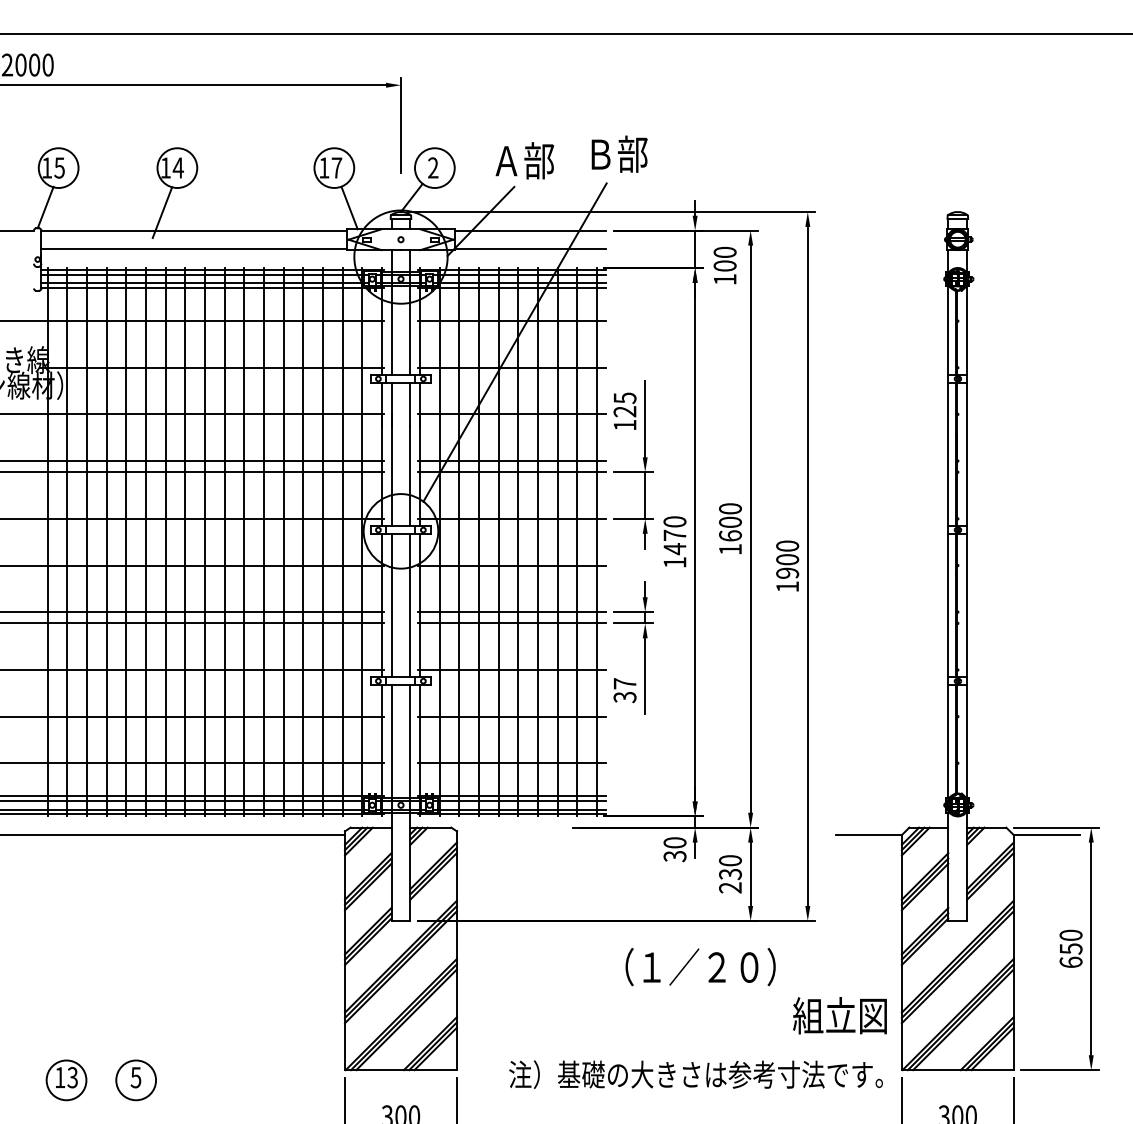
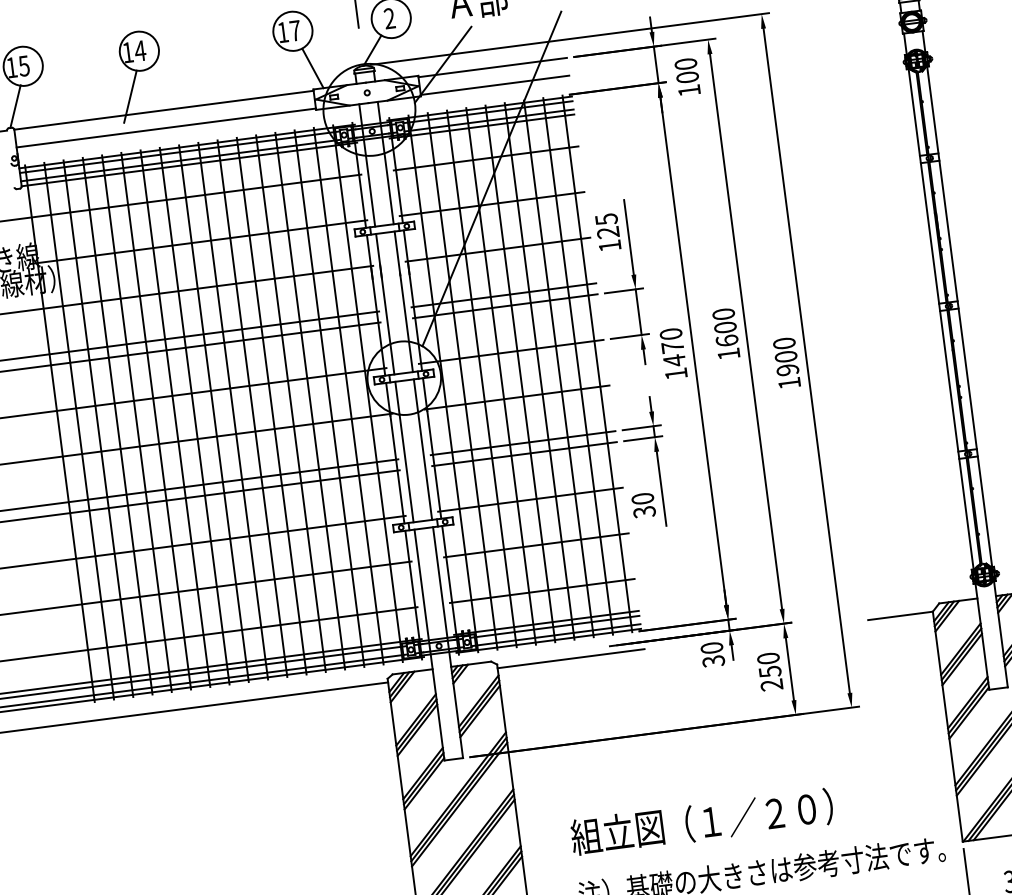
text: (624, 683) -> (642, 498), 37 -> 30
line: (531, 835) -> (570, 659), added
text: (730, 873) -> (770, 671), 230 -> 250
text: (700, 967) -> (759, 815), moved
text: (839, 1015) -> (616, 832), moved

